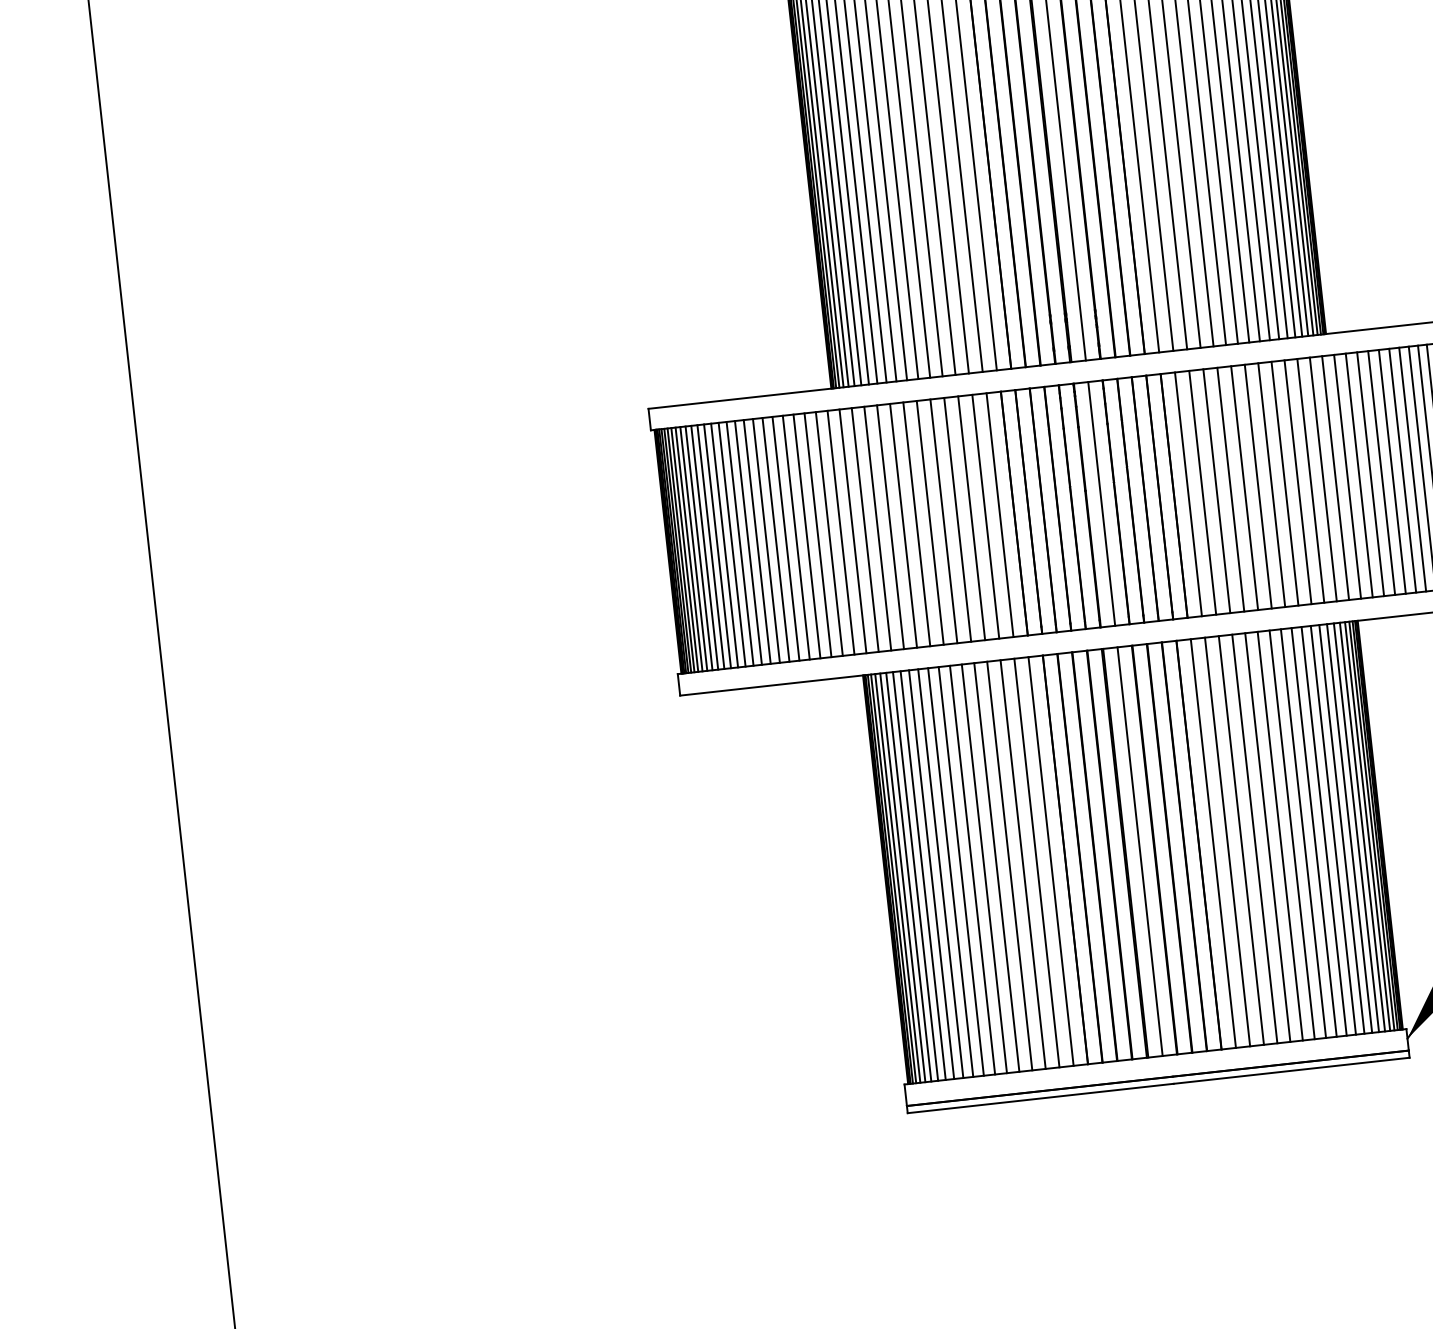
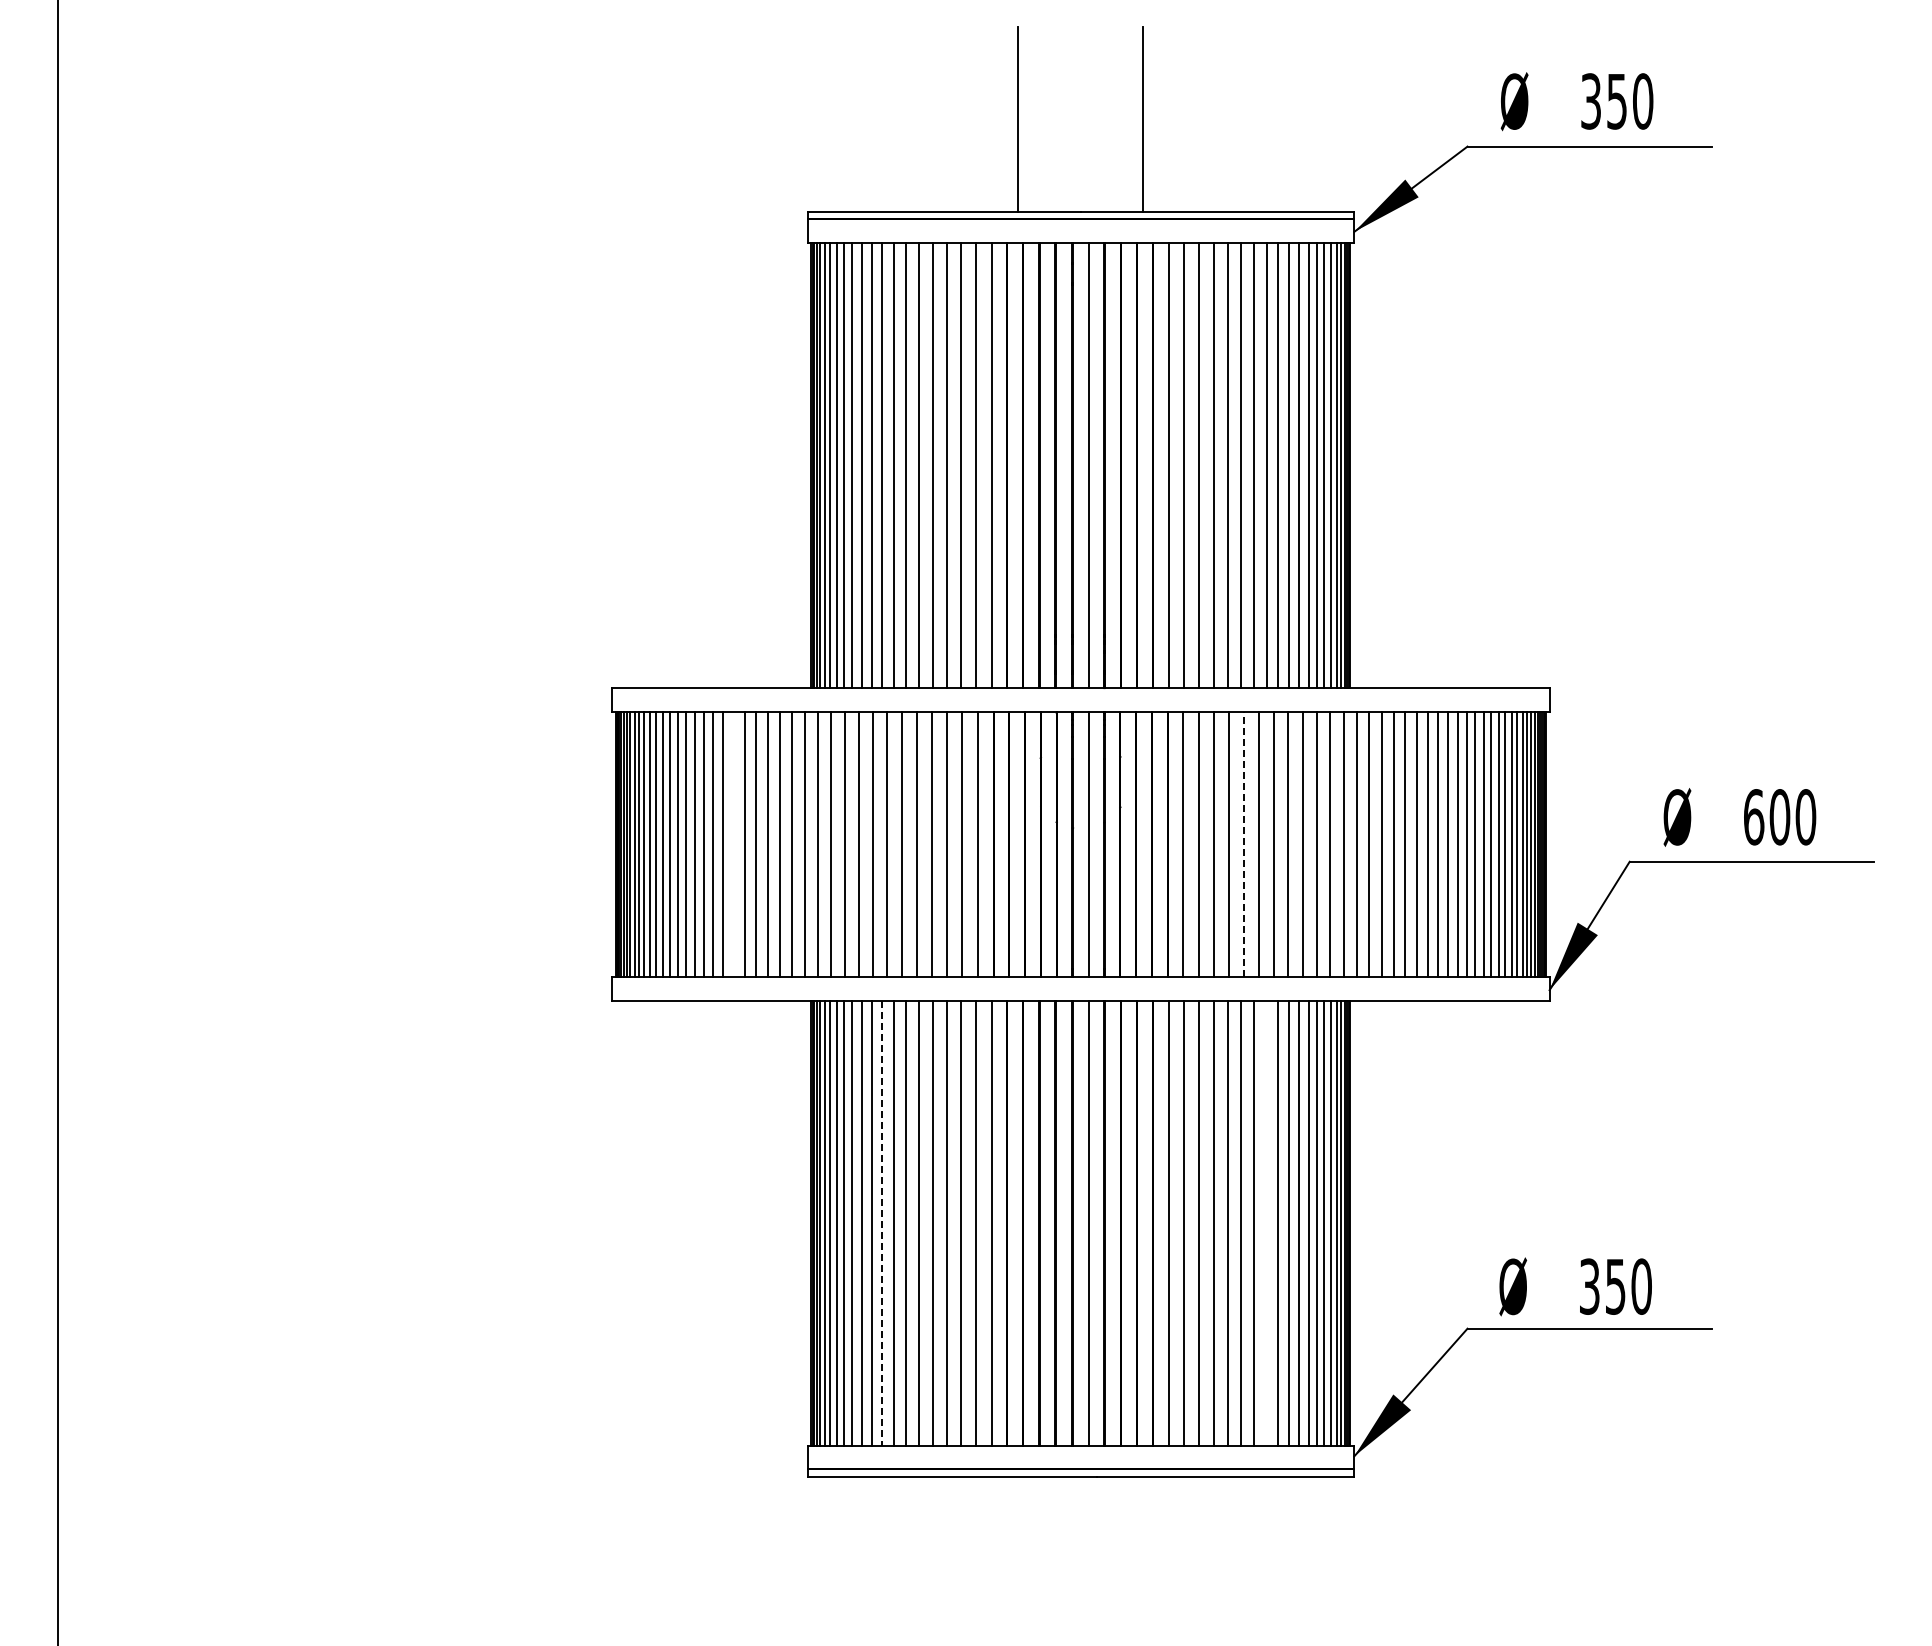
line: (1244, 488) -> (1244, 844), solid -> dashed
line: (775, 540) -> (733, 844), removed
line: (1303, 832) -> (1266, 1222), removed
line: (950, 872) -> (882, 1223), solid -> dashed

